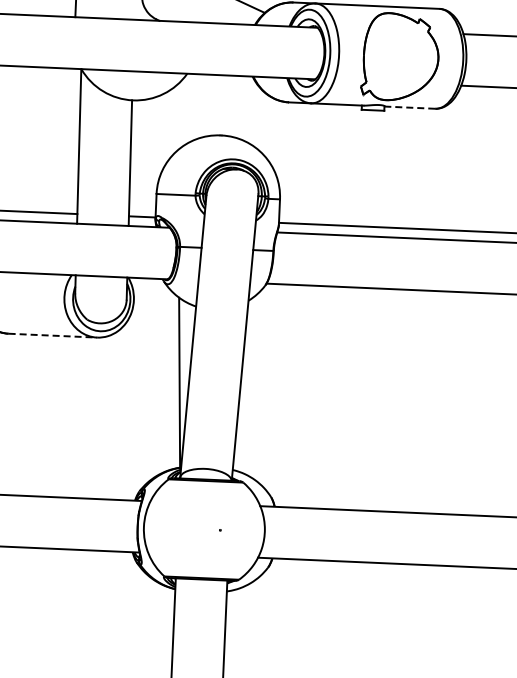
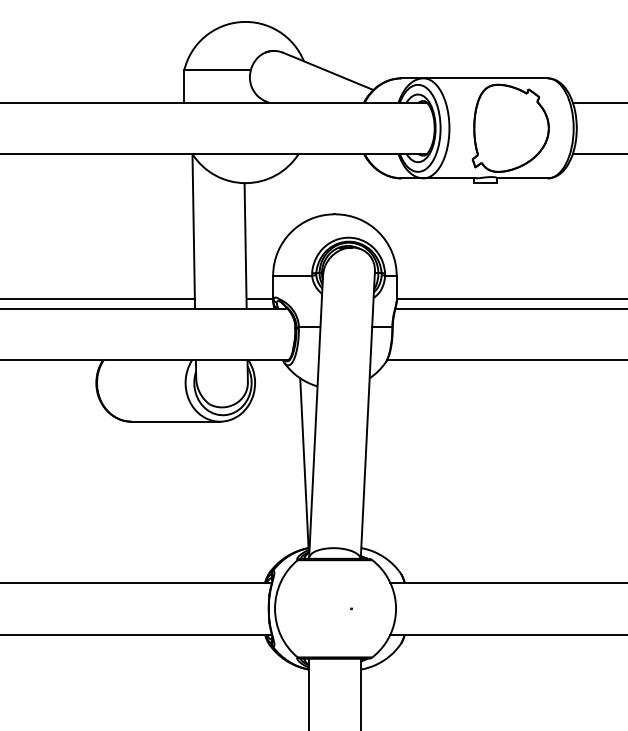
line: (408, 107) -> (521, 178), dashed -> solid
line: (53, 335) -> (176, 421), dashed -> solid

